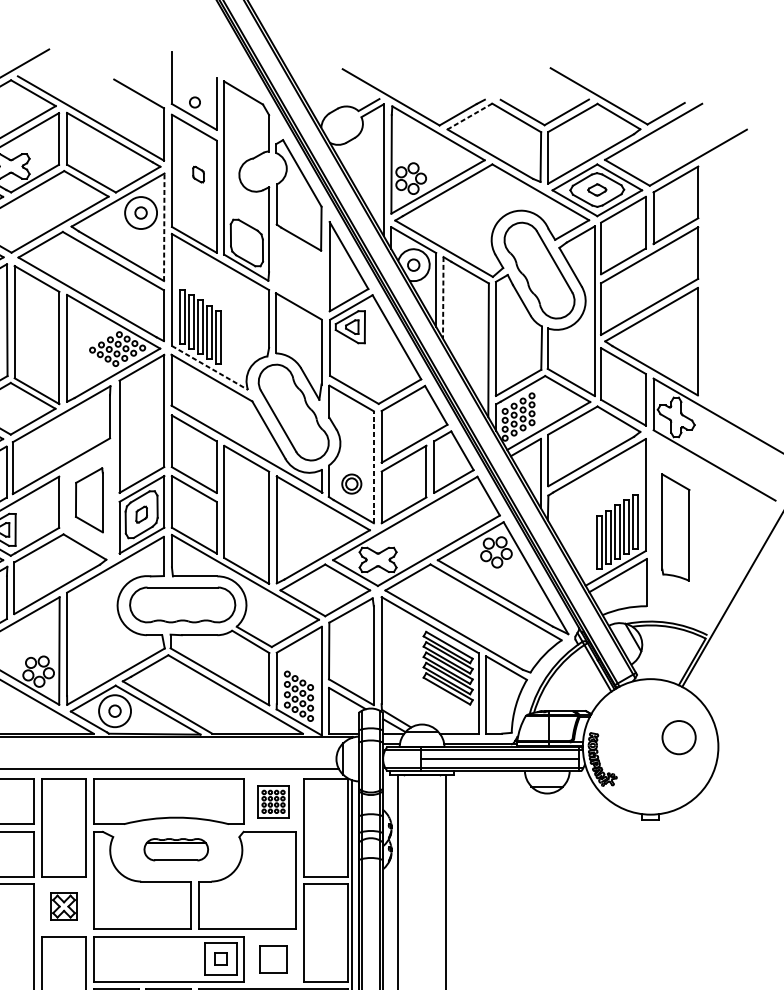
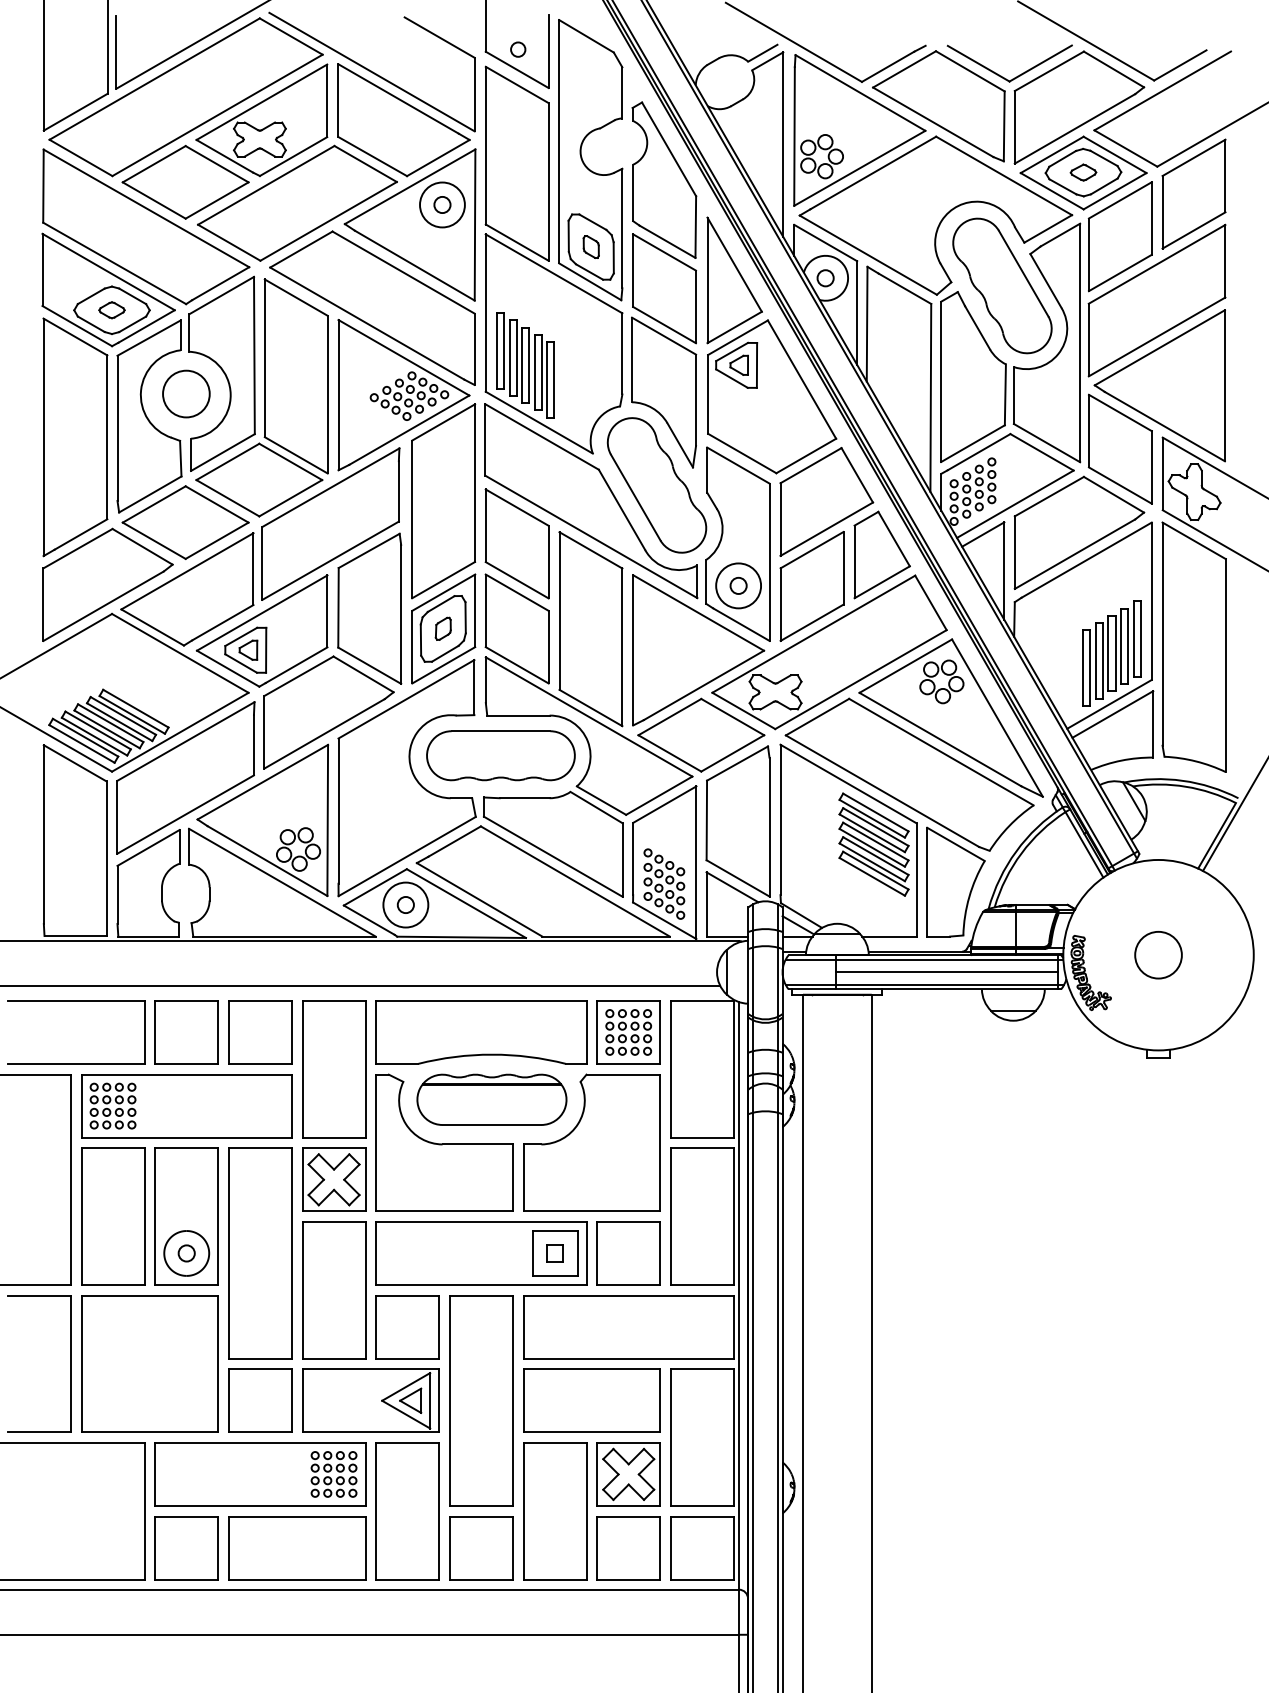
line: (469, 116) -> (904, 69), dashed -> solid
part: (198, 174) -> (590, 246), moved
line: (164, 227) -> (475, 225), dashed -> solid
part: (299, 272) -> (664, 288), added
line: (443, 298) -> (867, 324), dashed -> solid
line: (210, 367) -> (539, 422), dashed -> solid
line: (373, 467) -> (769, 562), dashed -> solid
circle: (351, 483) -> (738, 585), size x1.67
part: (89, 500) -> (369, 608), size x1.67
part: (675, 527) -> (1193, 646), size x1.67
circle: (679, 737) -> (1158, 955), moved
part: (273, 801) -> (628, 1032), size x1.43
part: (175, 849) -> (491, 1099), size x1.67
part: (64, 906) -> (334, 1179), size x1.67
part: (273, 959) -> (628, 1253), size x1.67

